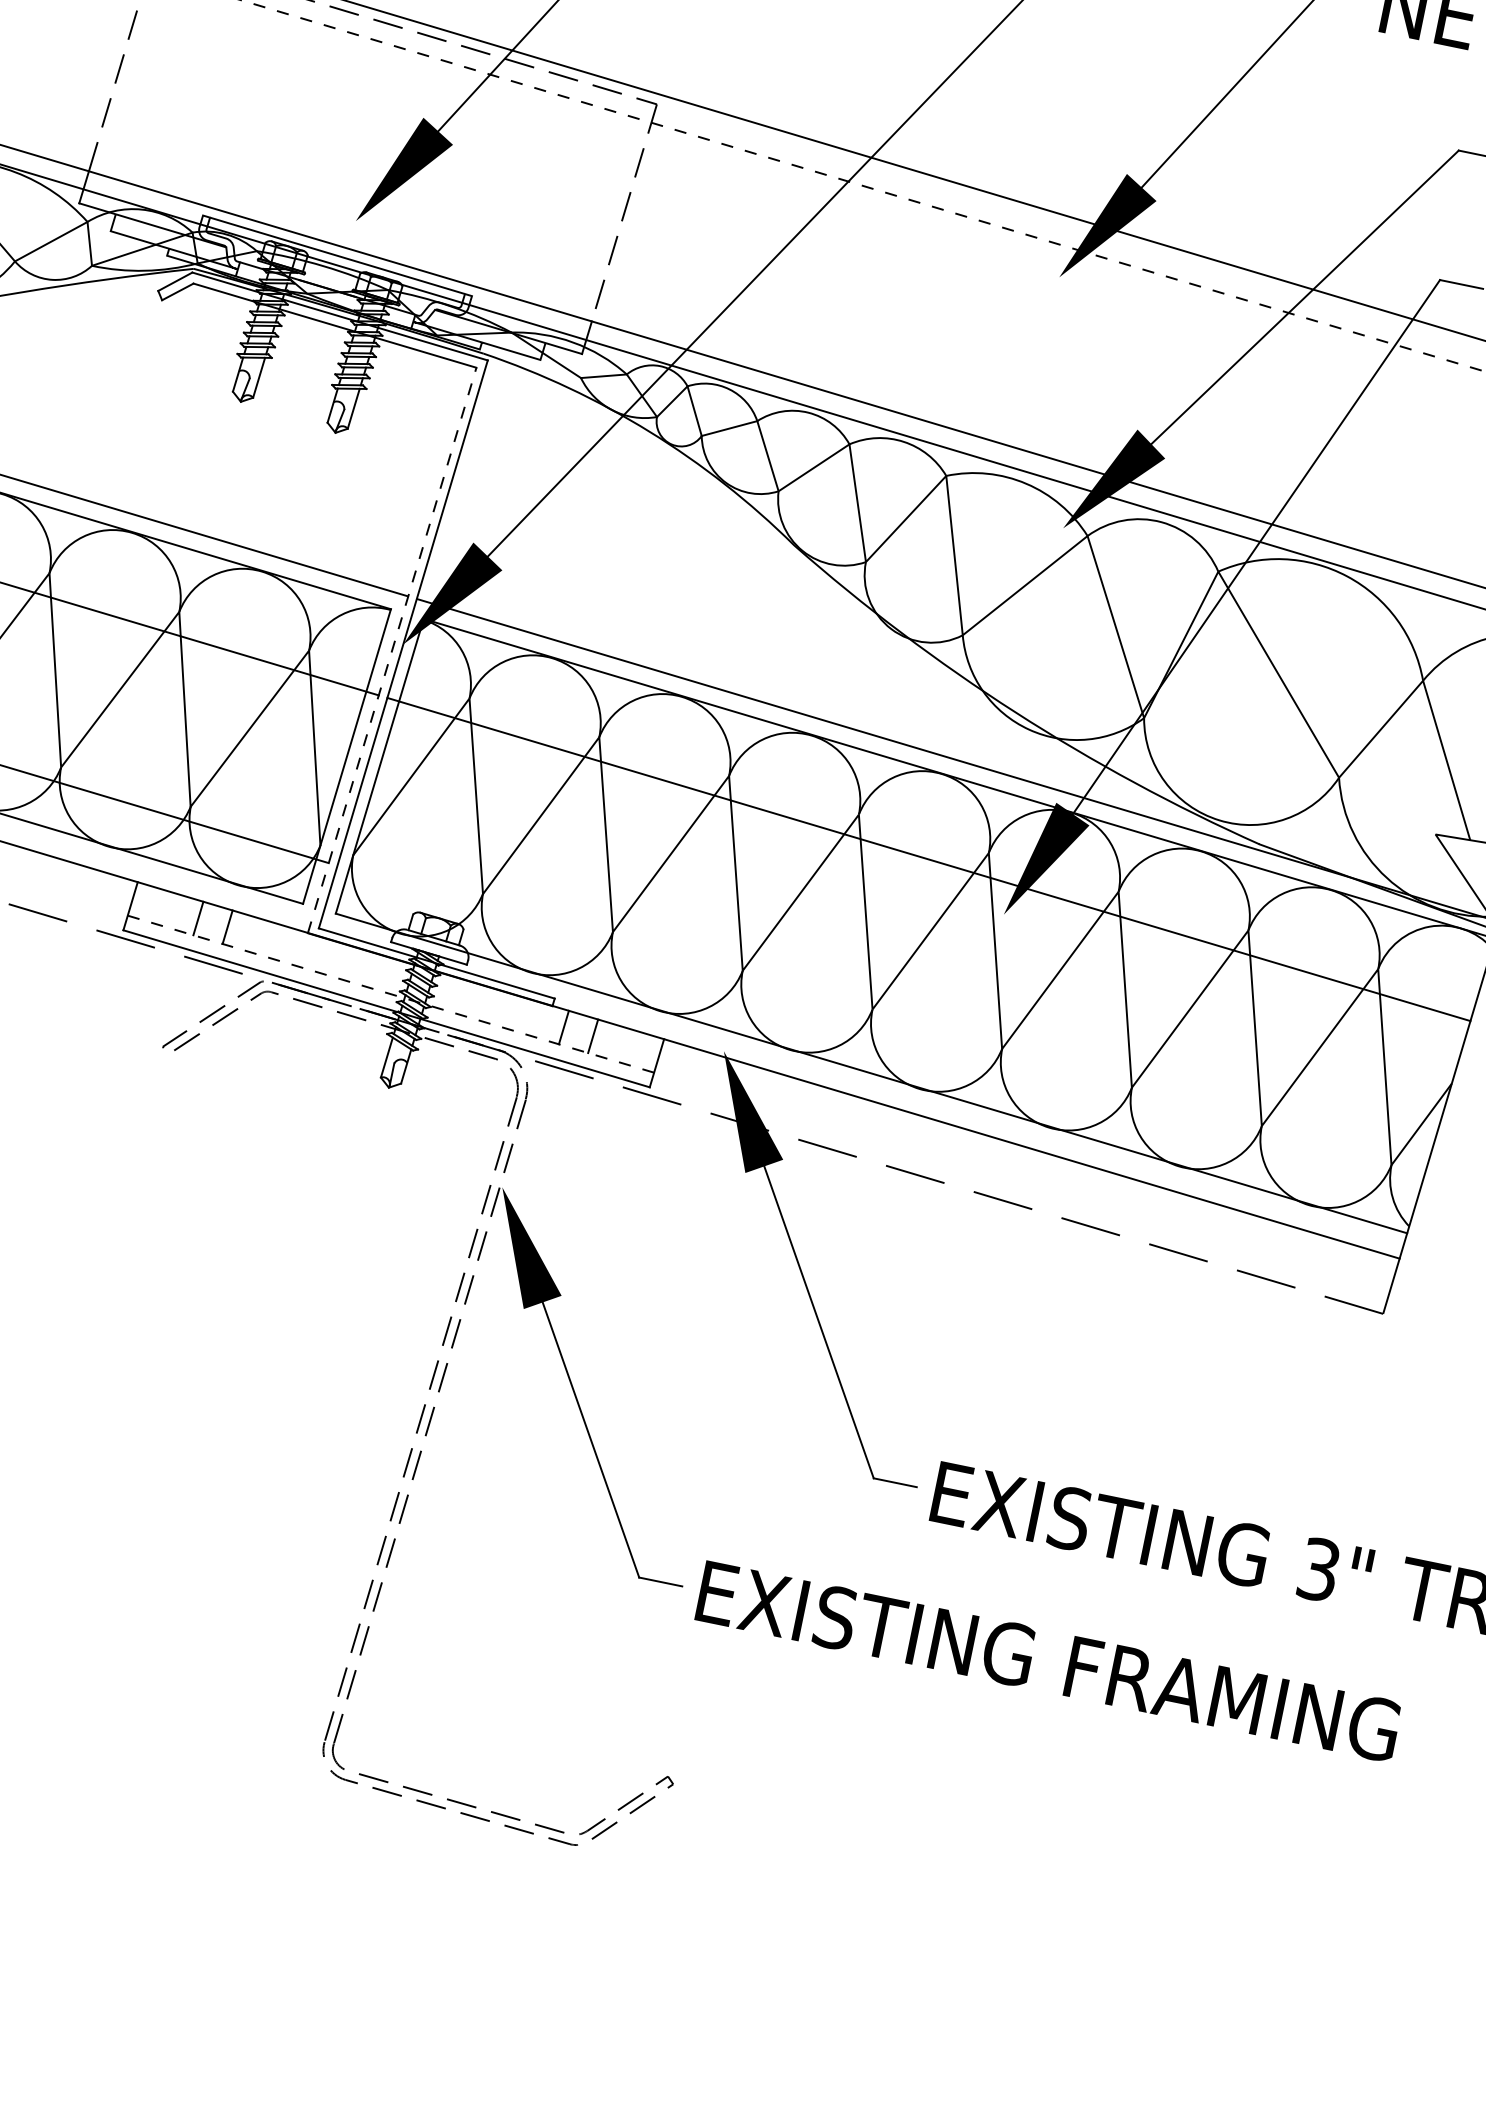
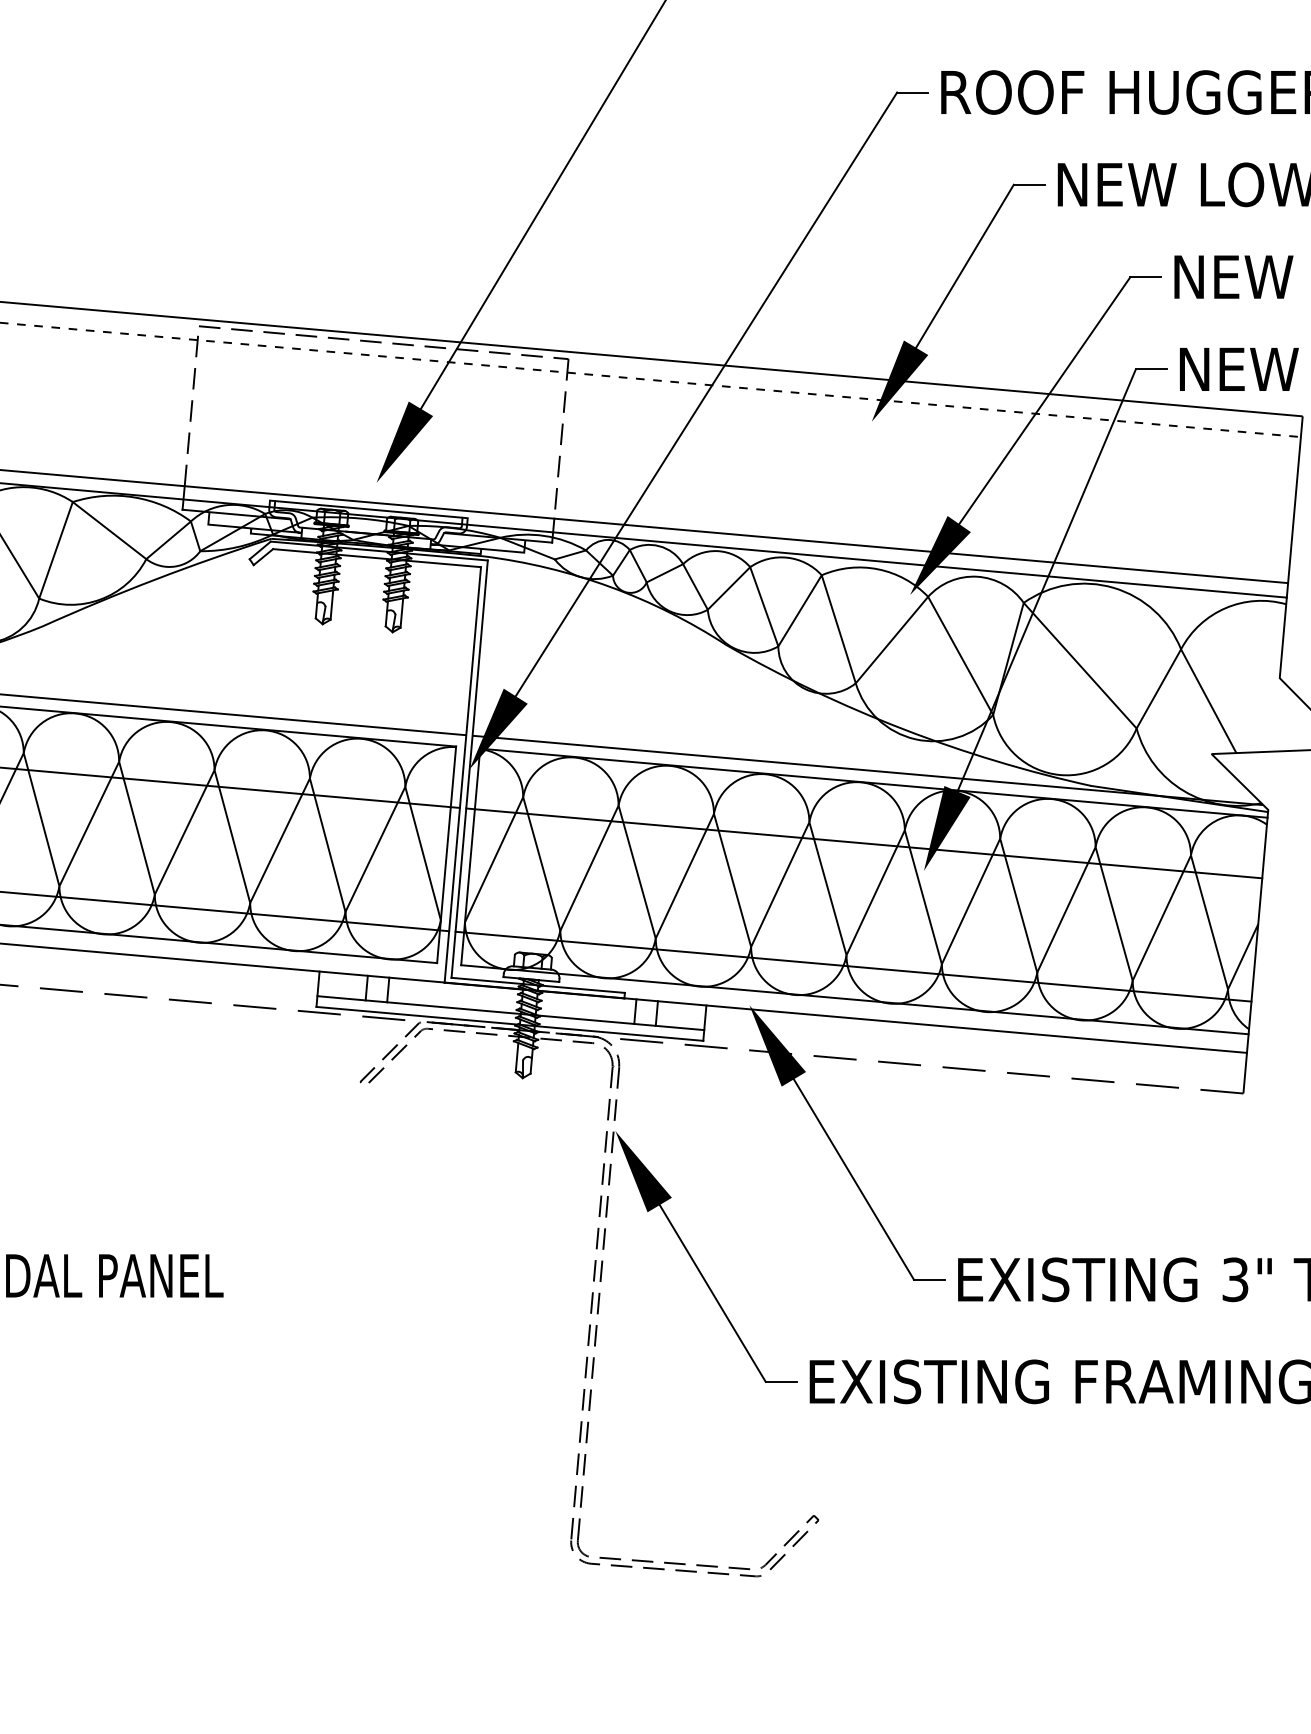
line: (391, 649) -> (462, 774), dashed -> solid
line: (391, 994) -> (511, 1013), dashed -> solid
line: (879, 1027) -> (853, 966), added

